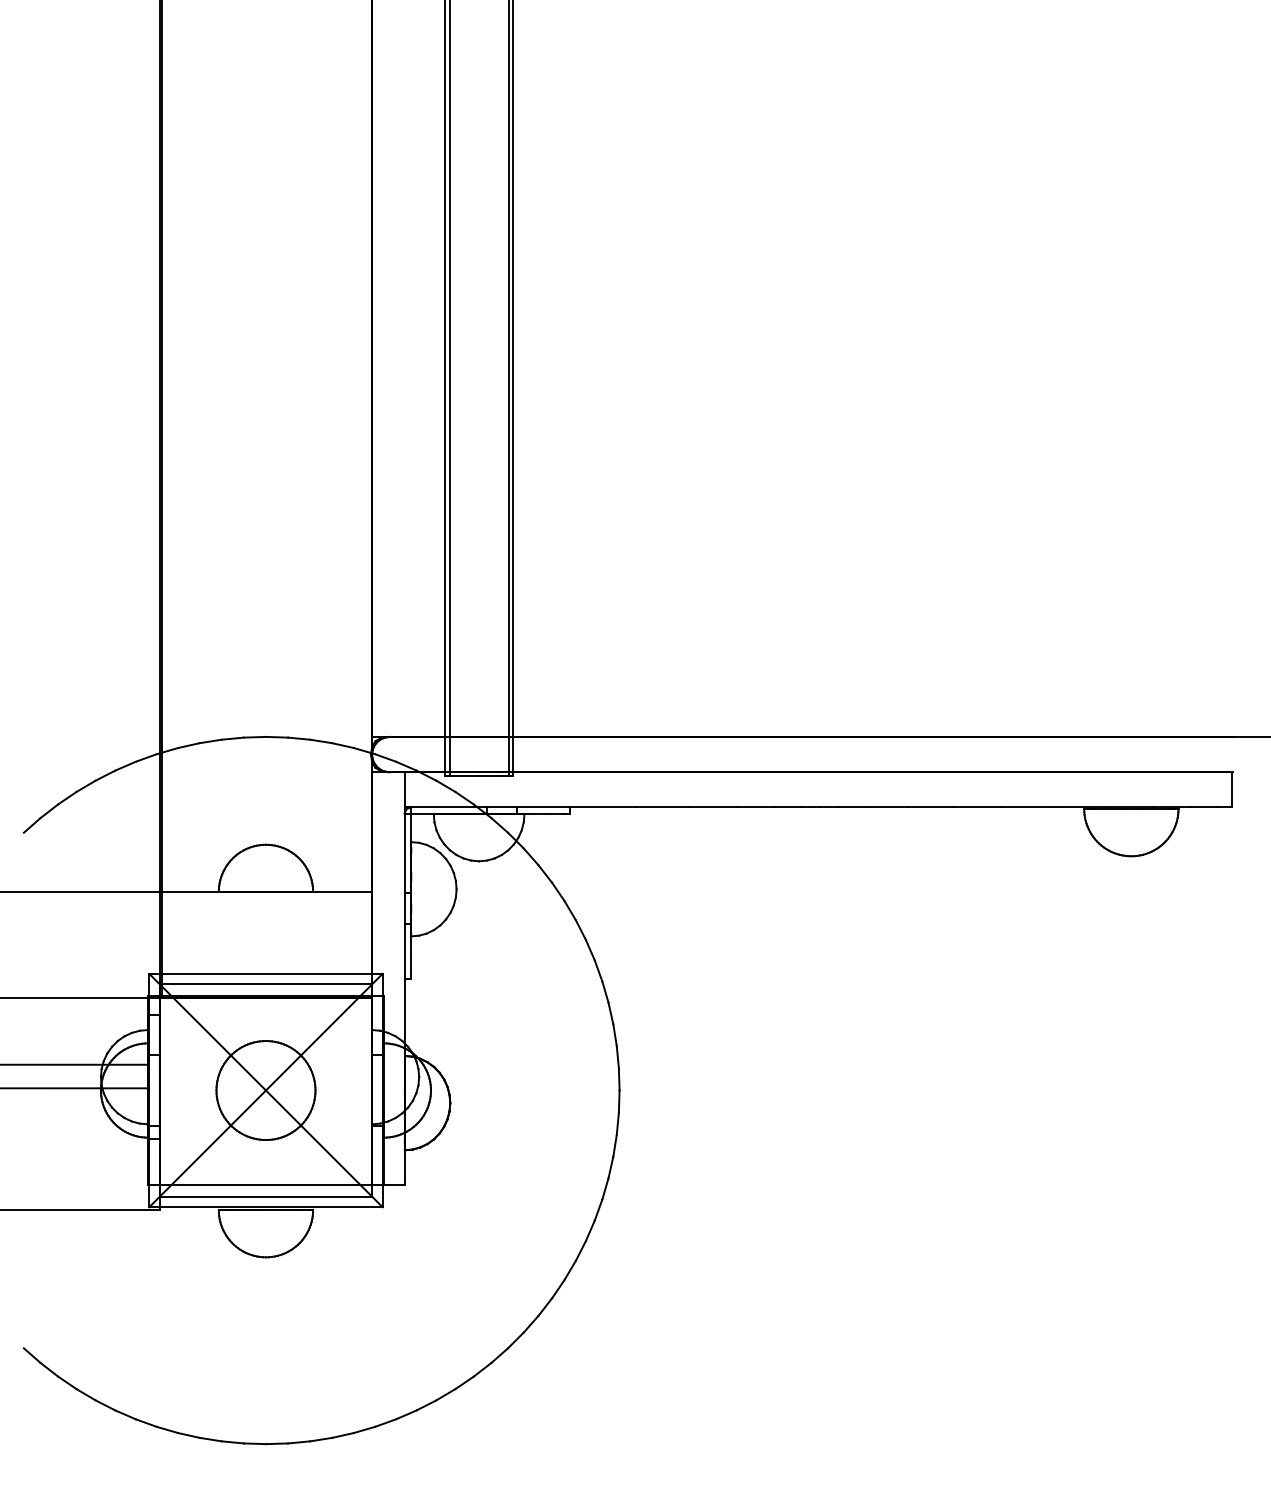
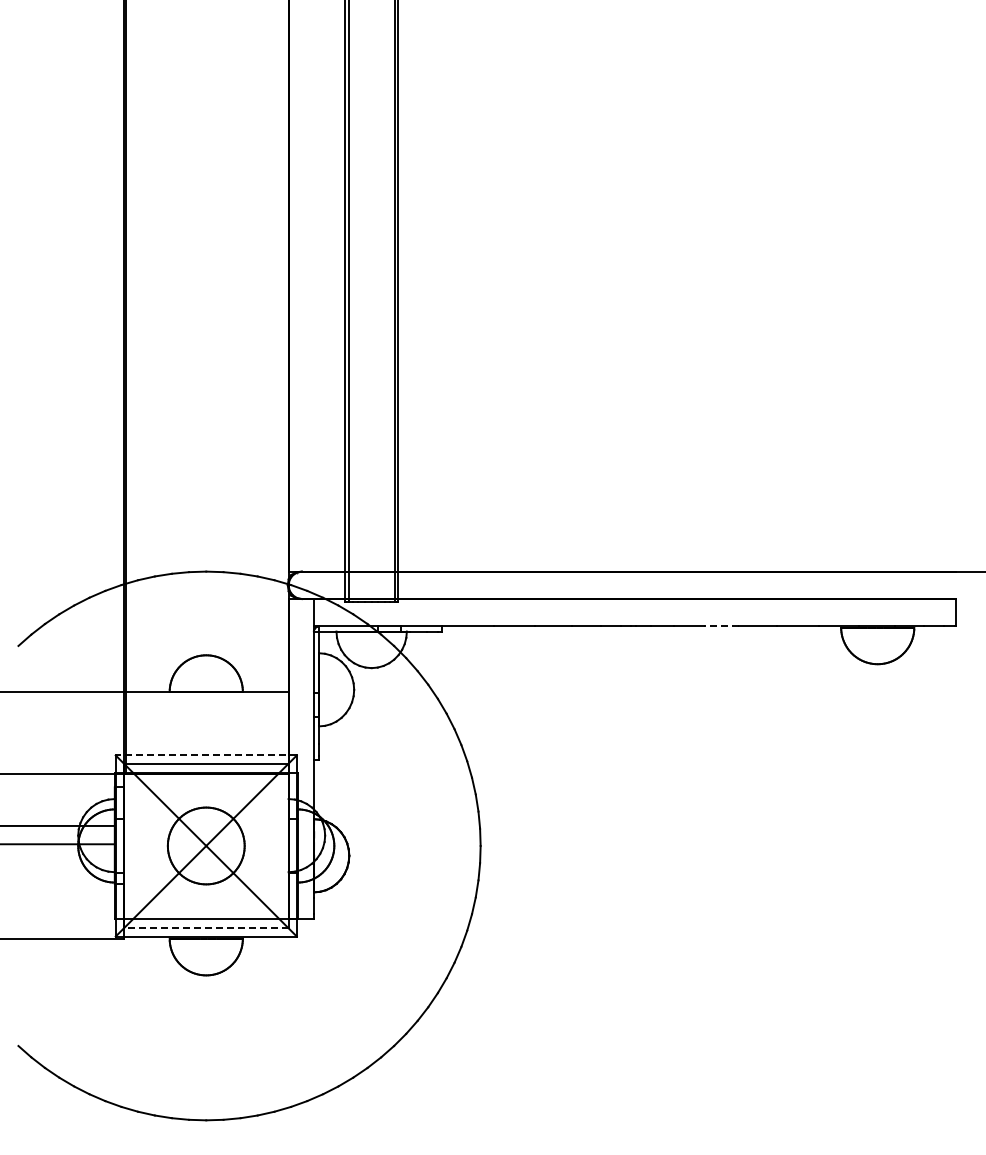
line: (929, 807) -> (721, 626), solid -> dashed
line: (266, 973) -> (206, 755), solid -> dashed
line: (264, 1196) -> (205, 928), solid -> dashed

